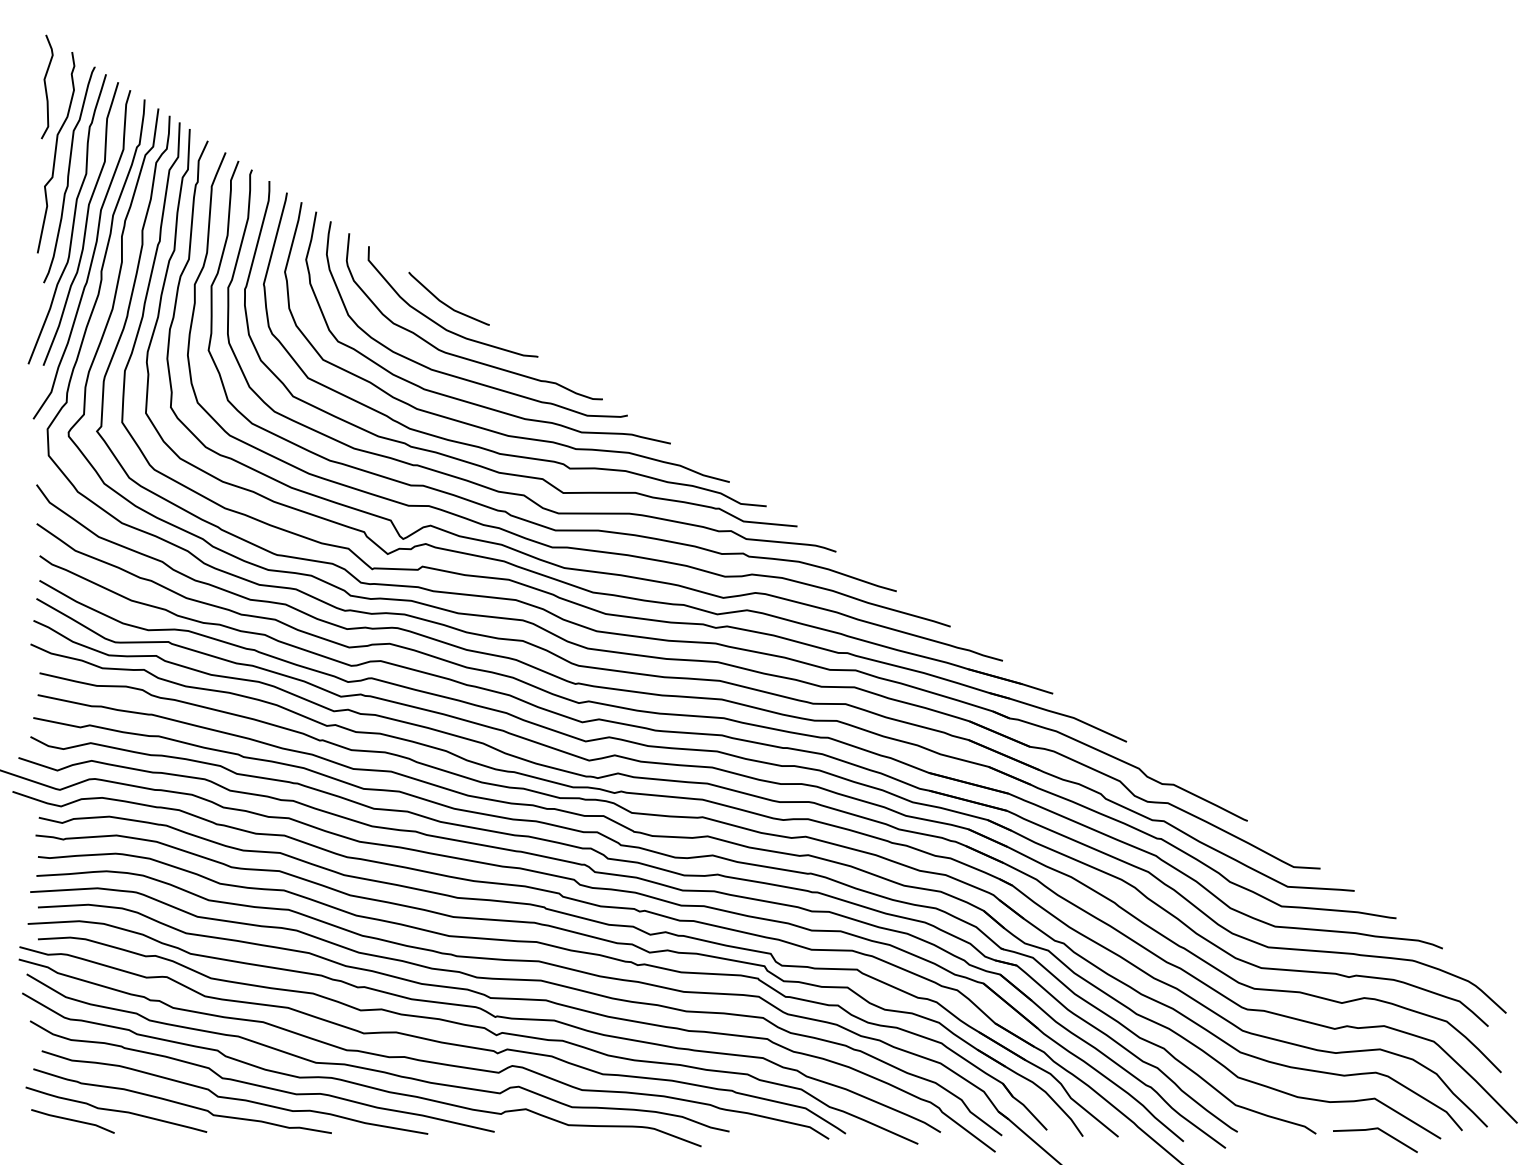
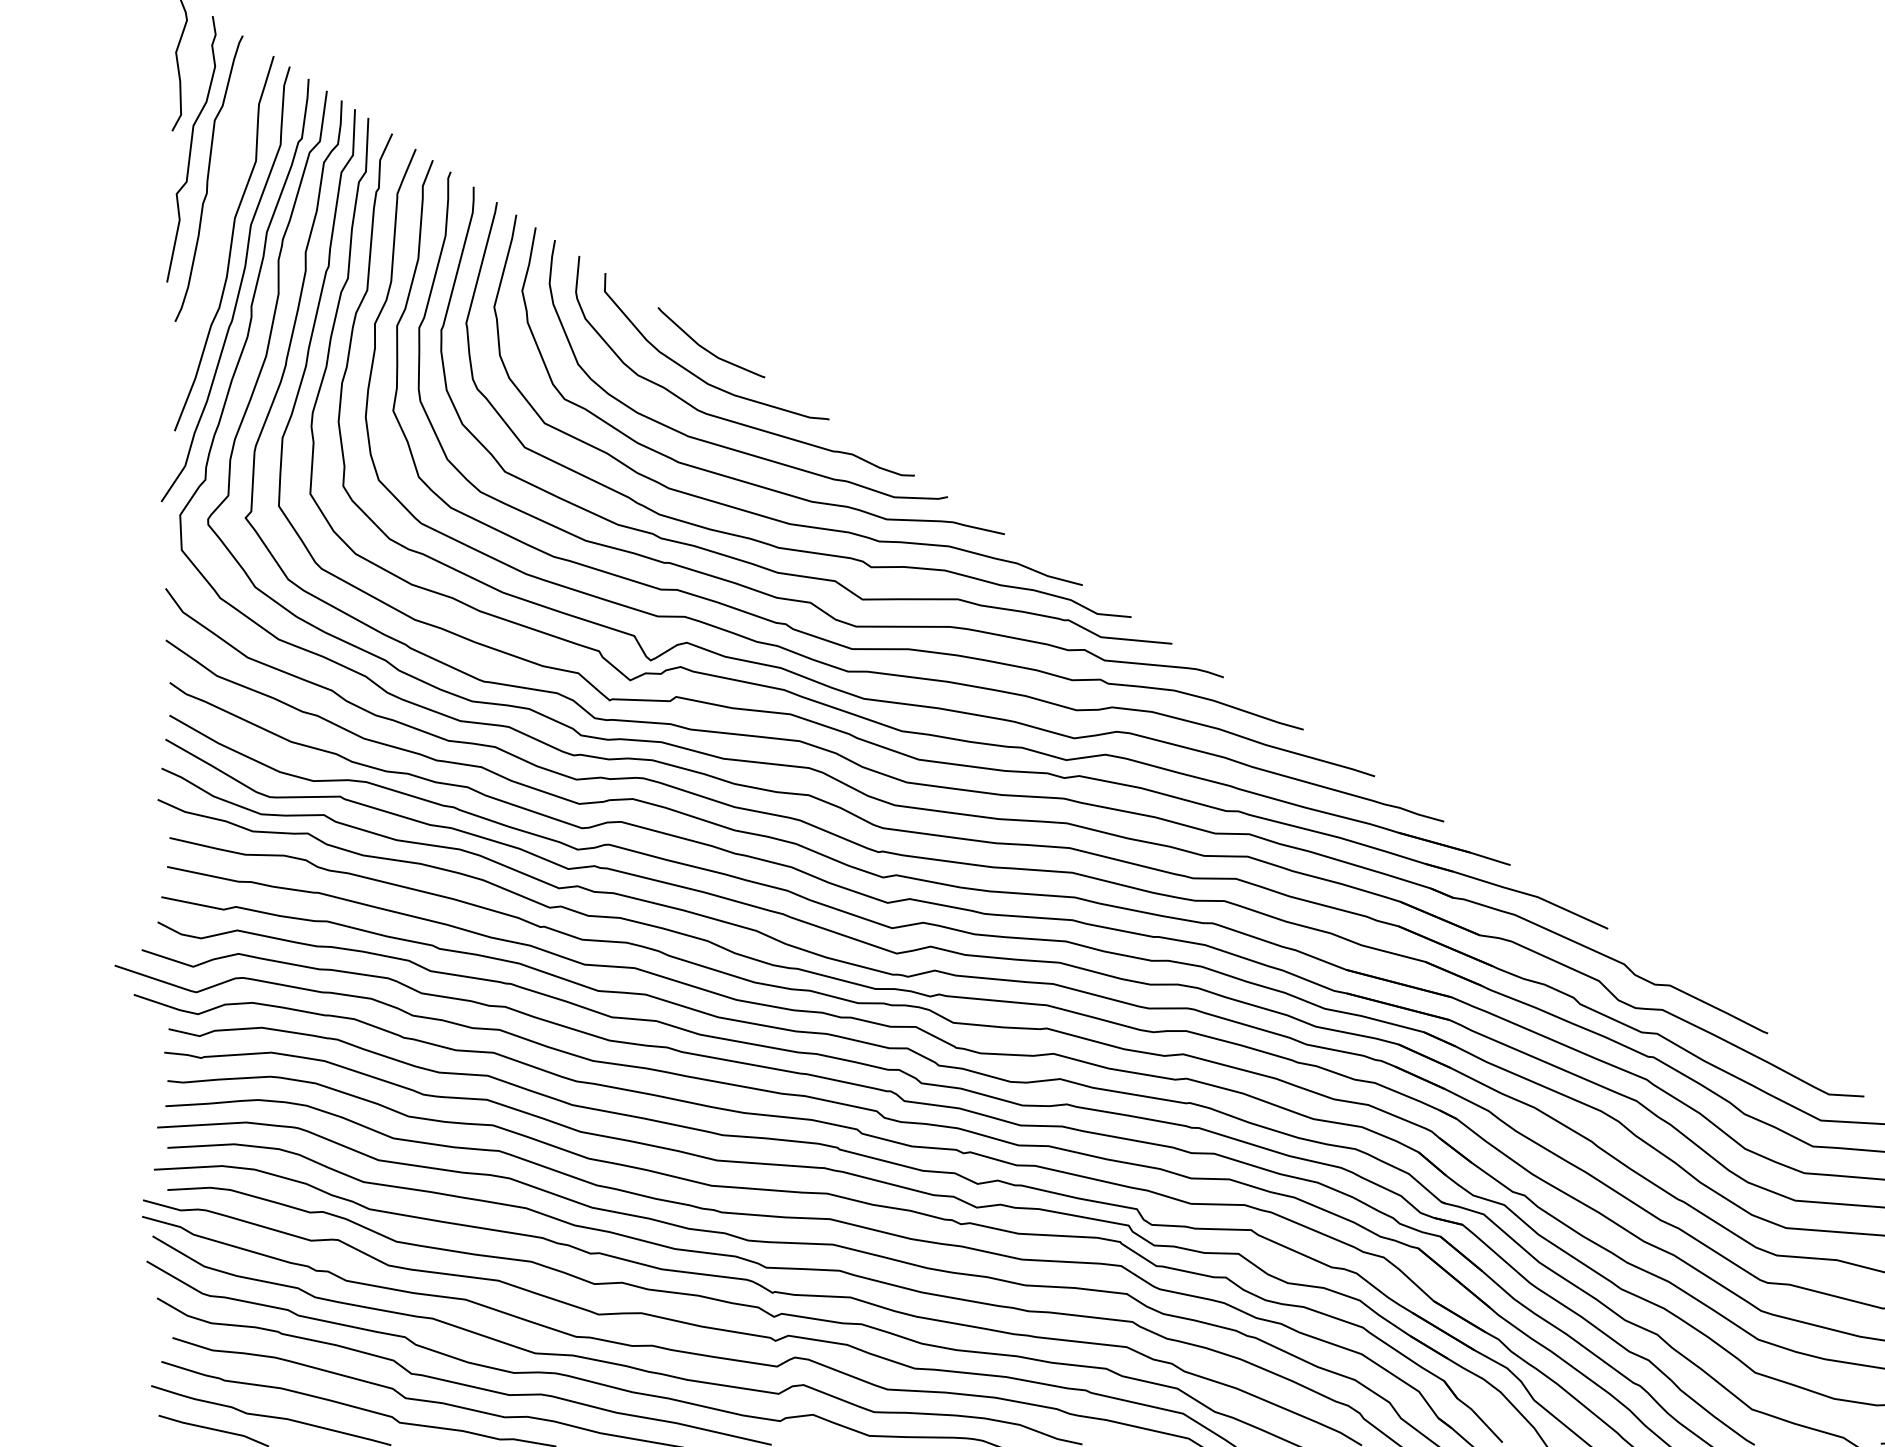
curve: (72, 221) -> (213, 240), removed

